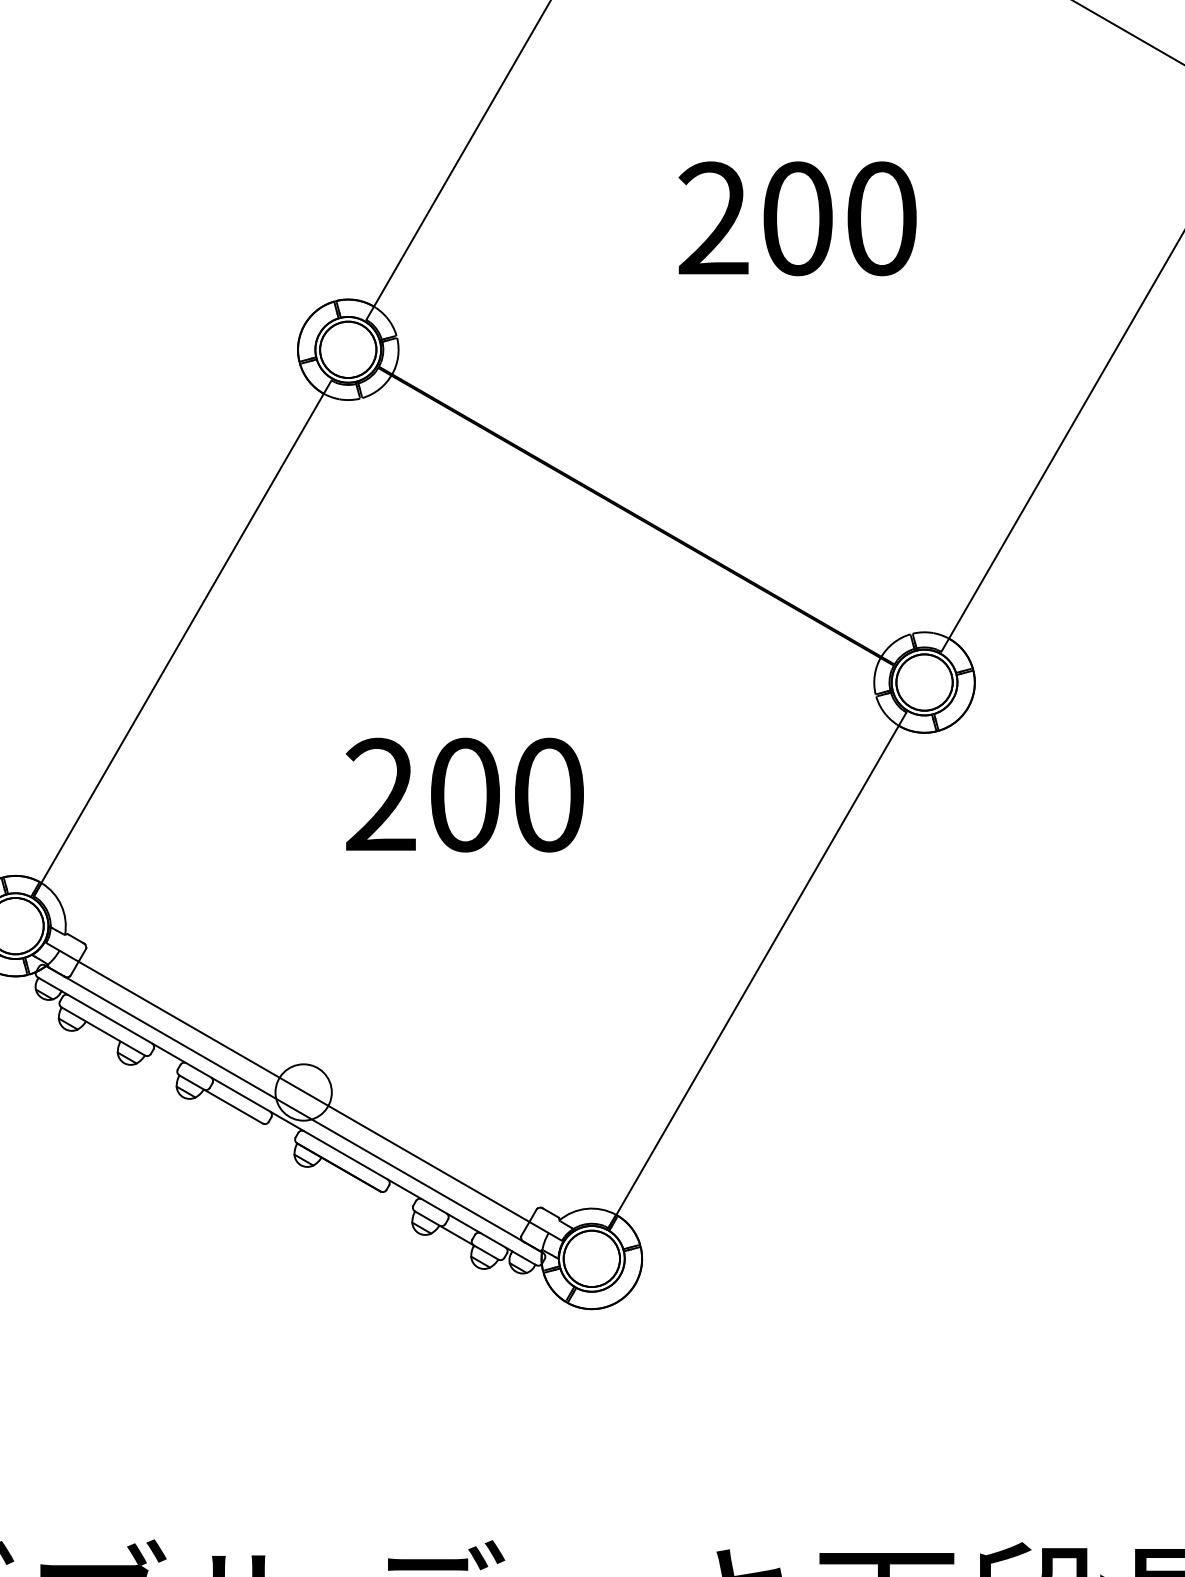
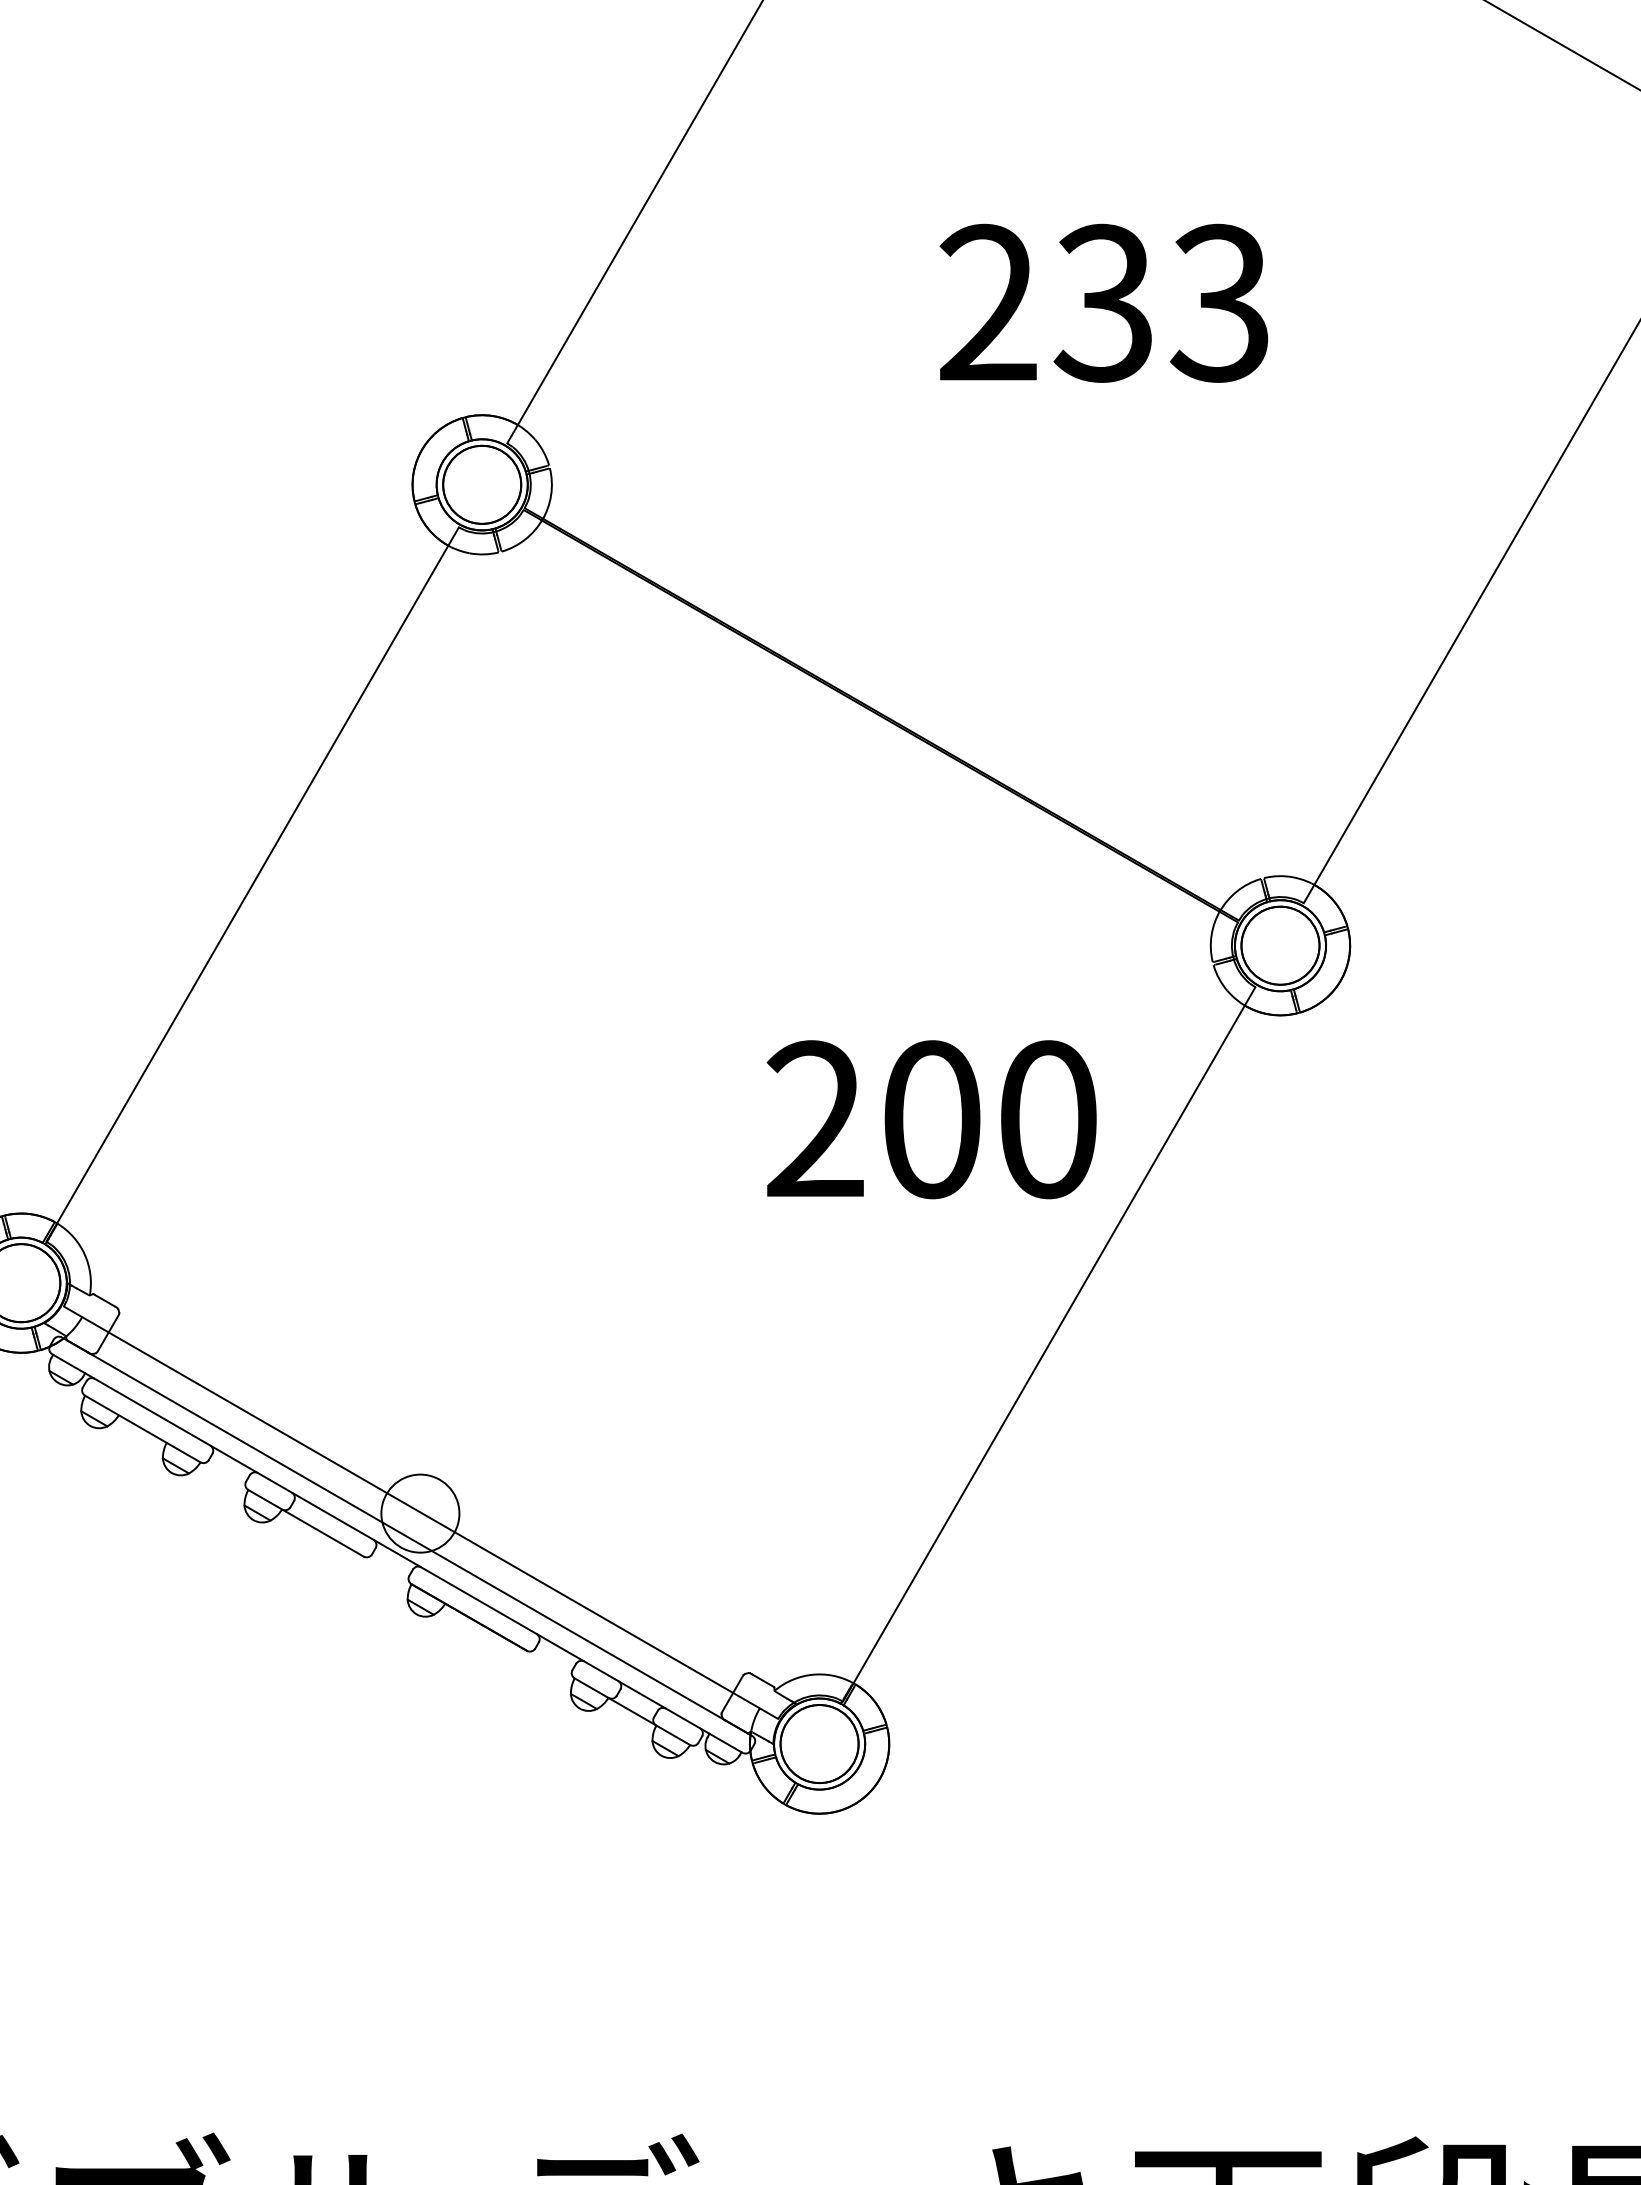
text: (838, 218) -> (1161, 302), 200 -> 233
text: (464, 794) -> (931, 1119), moved

